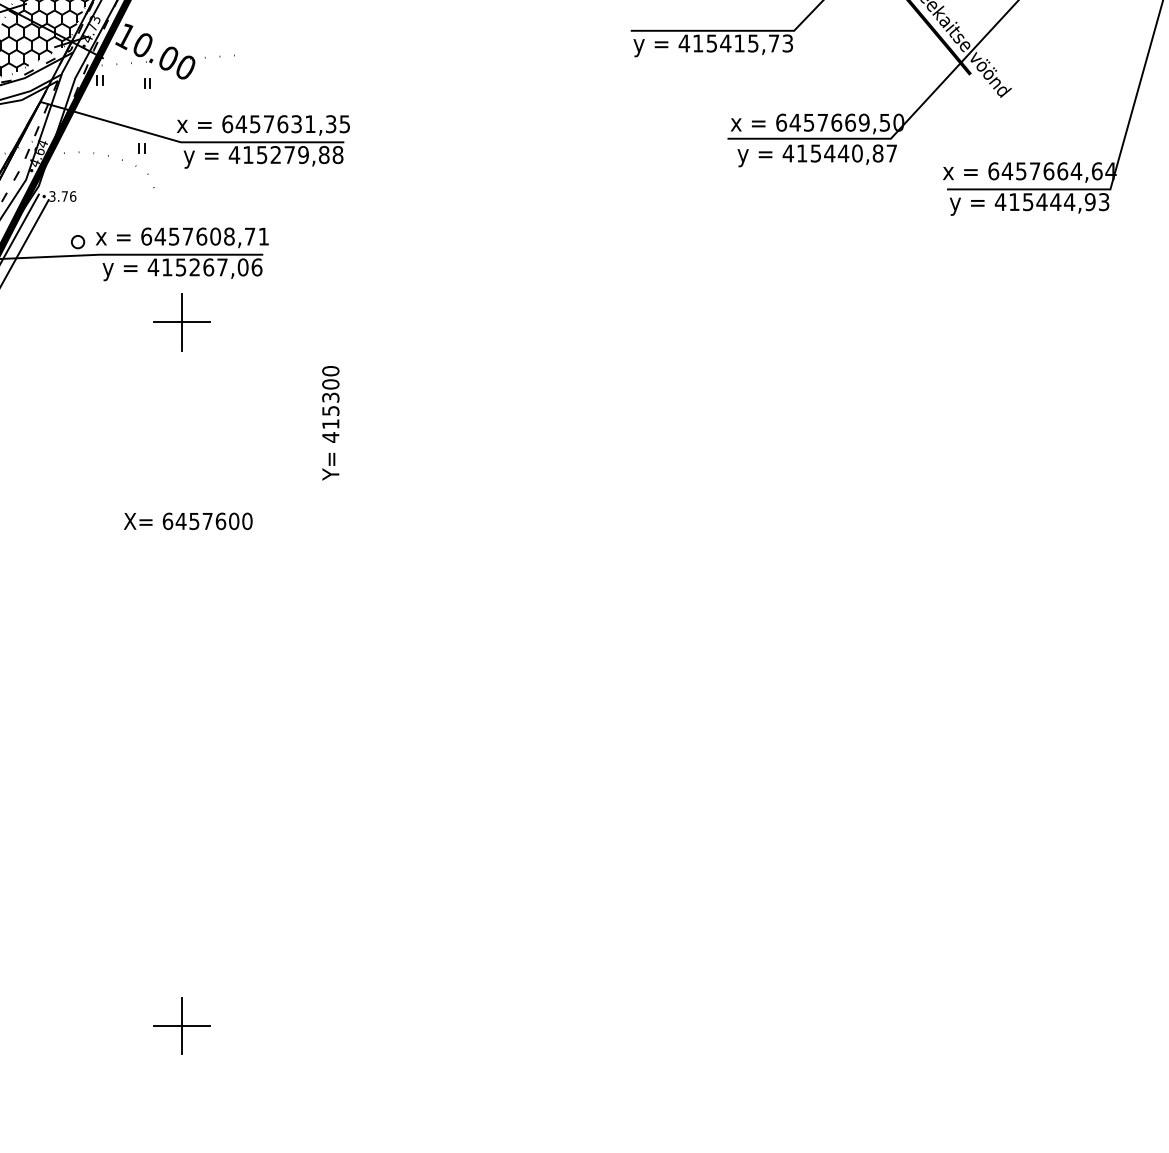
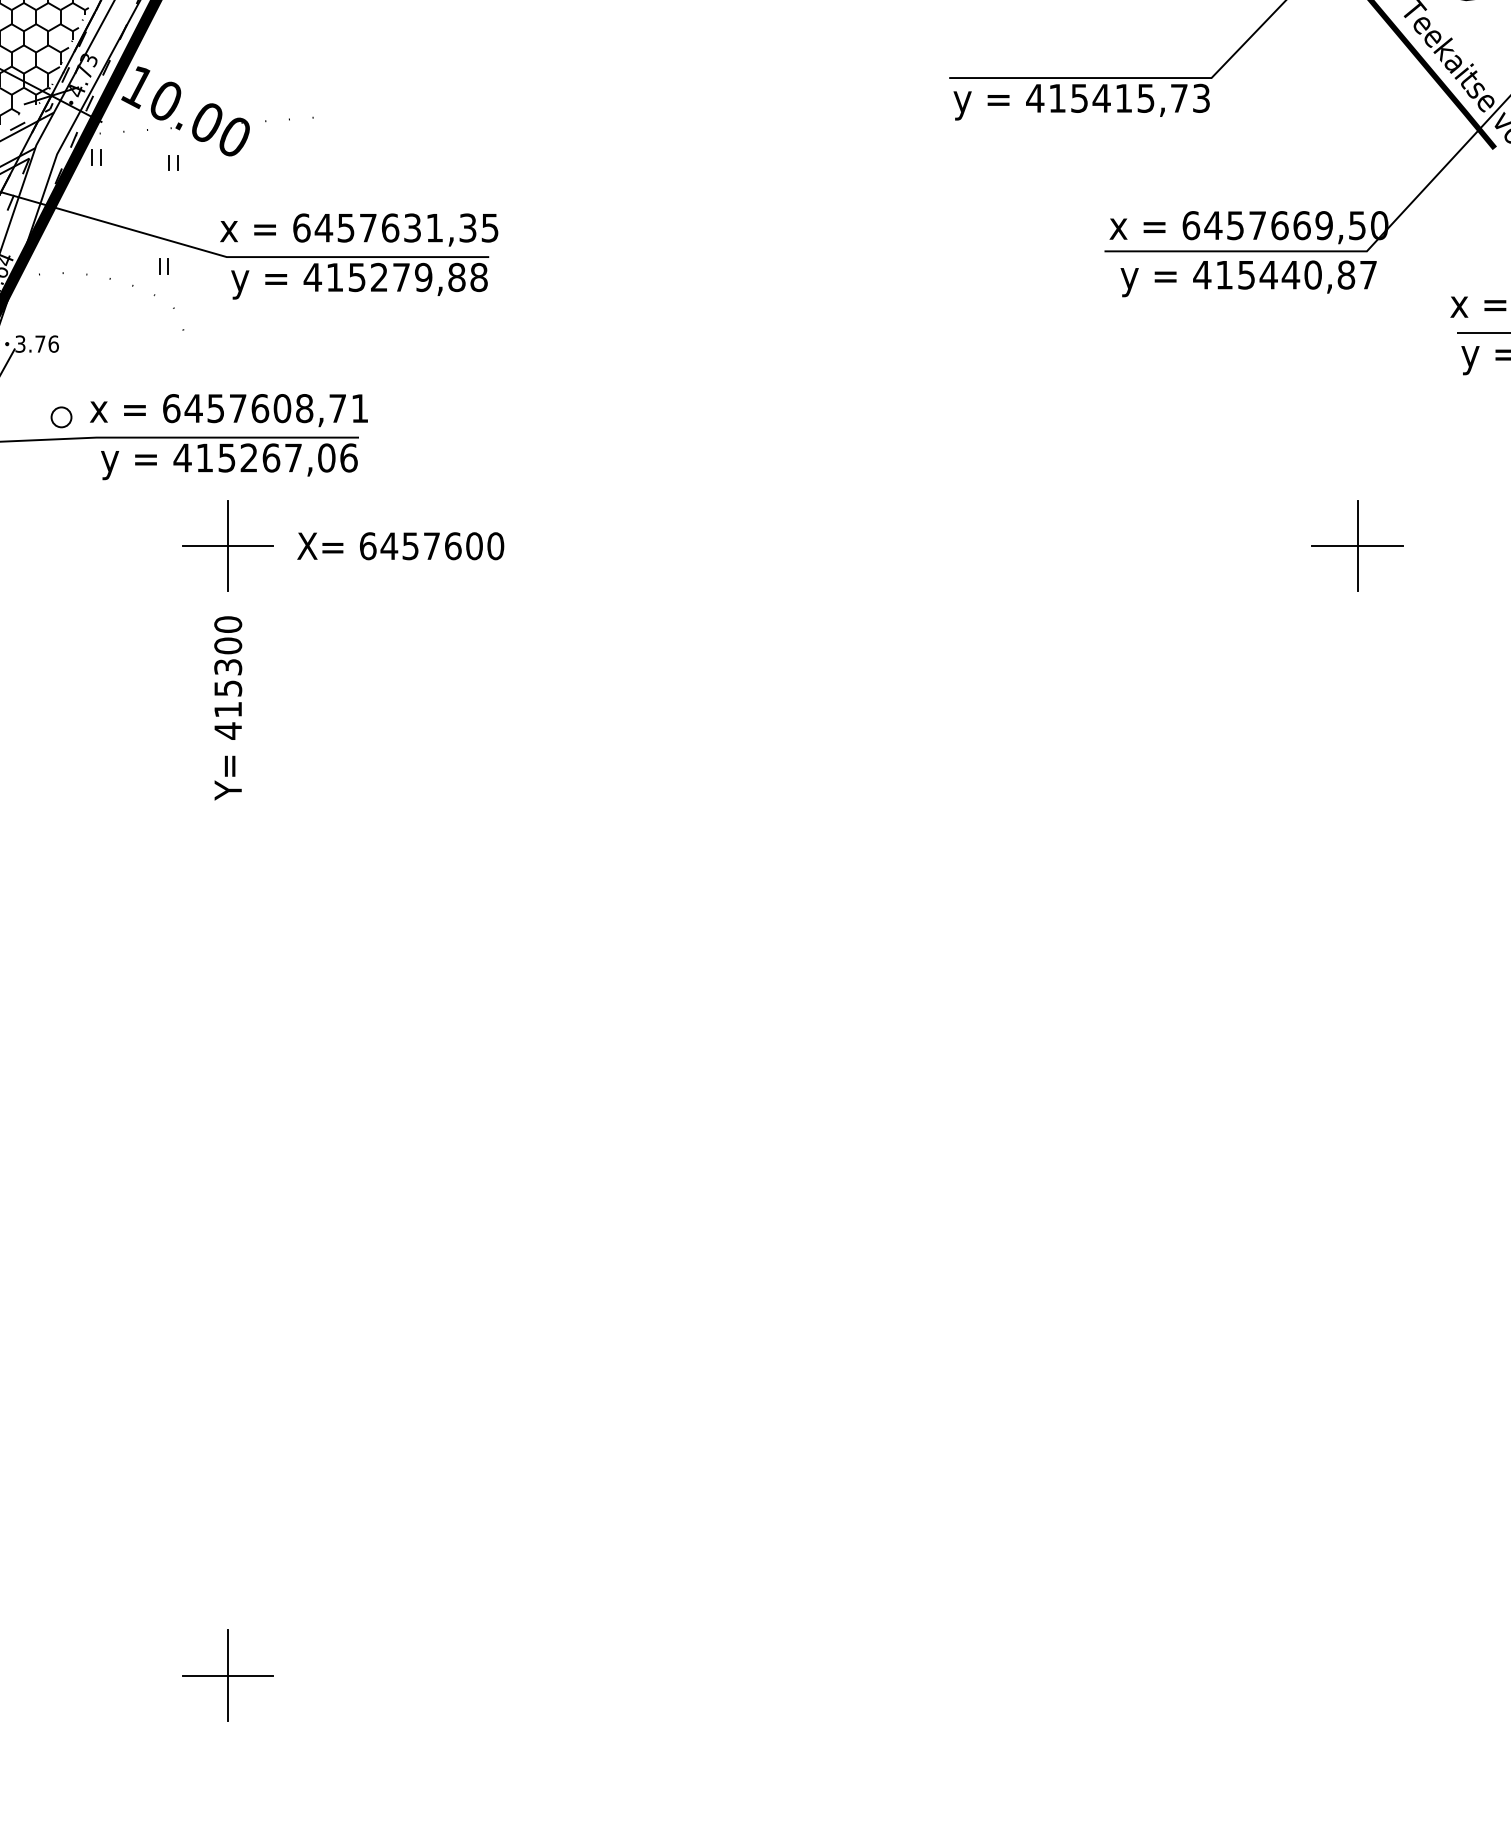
part: (884, 322) -> (1356, 546), added
text: (330, 423) -> (227, 708), moved
text: (188, 521) -> (401, 546), moved

